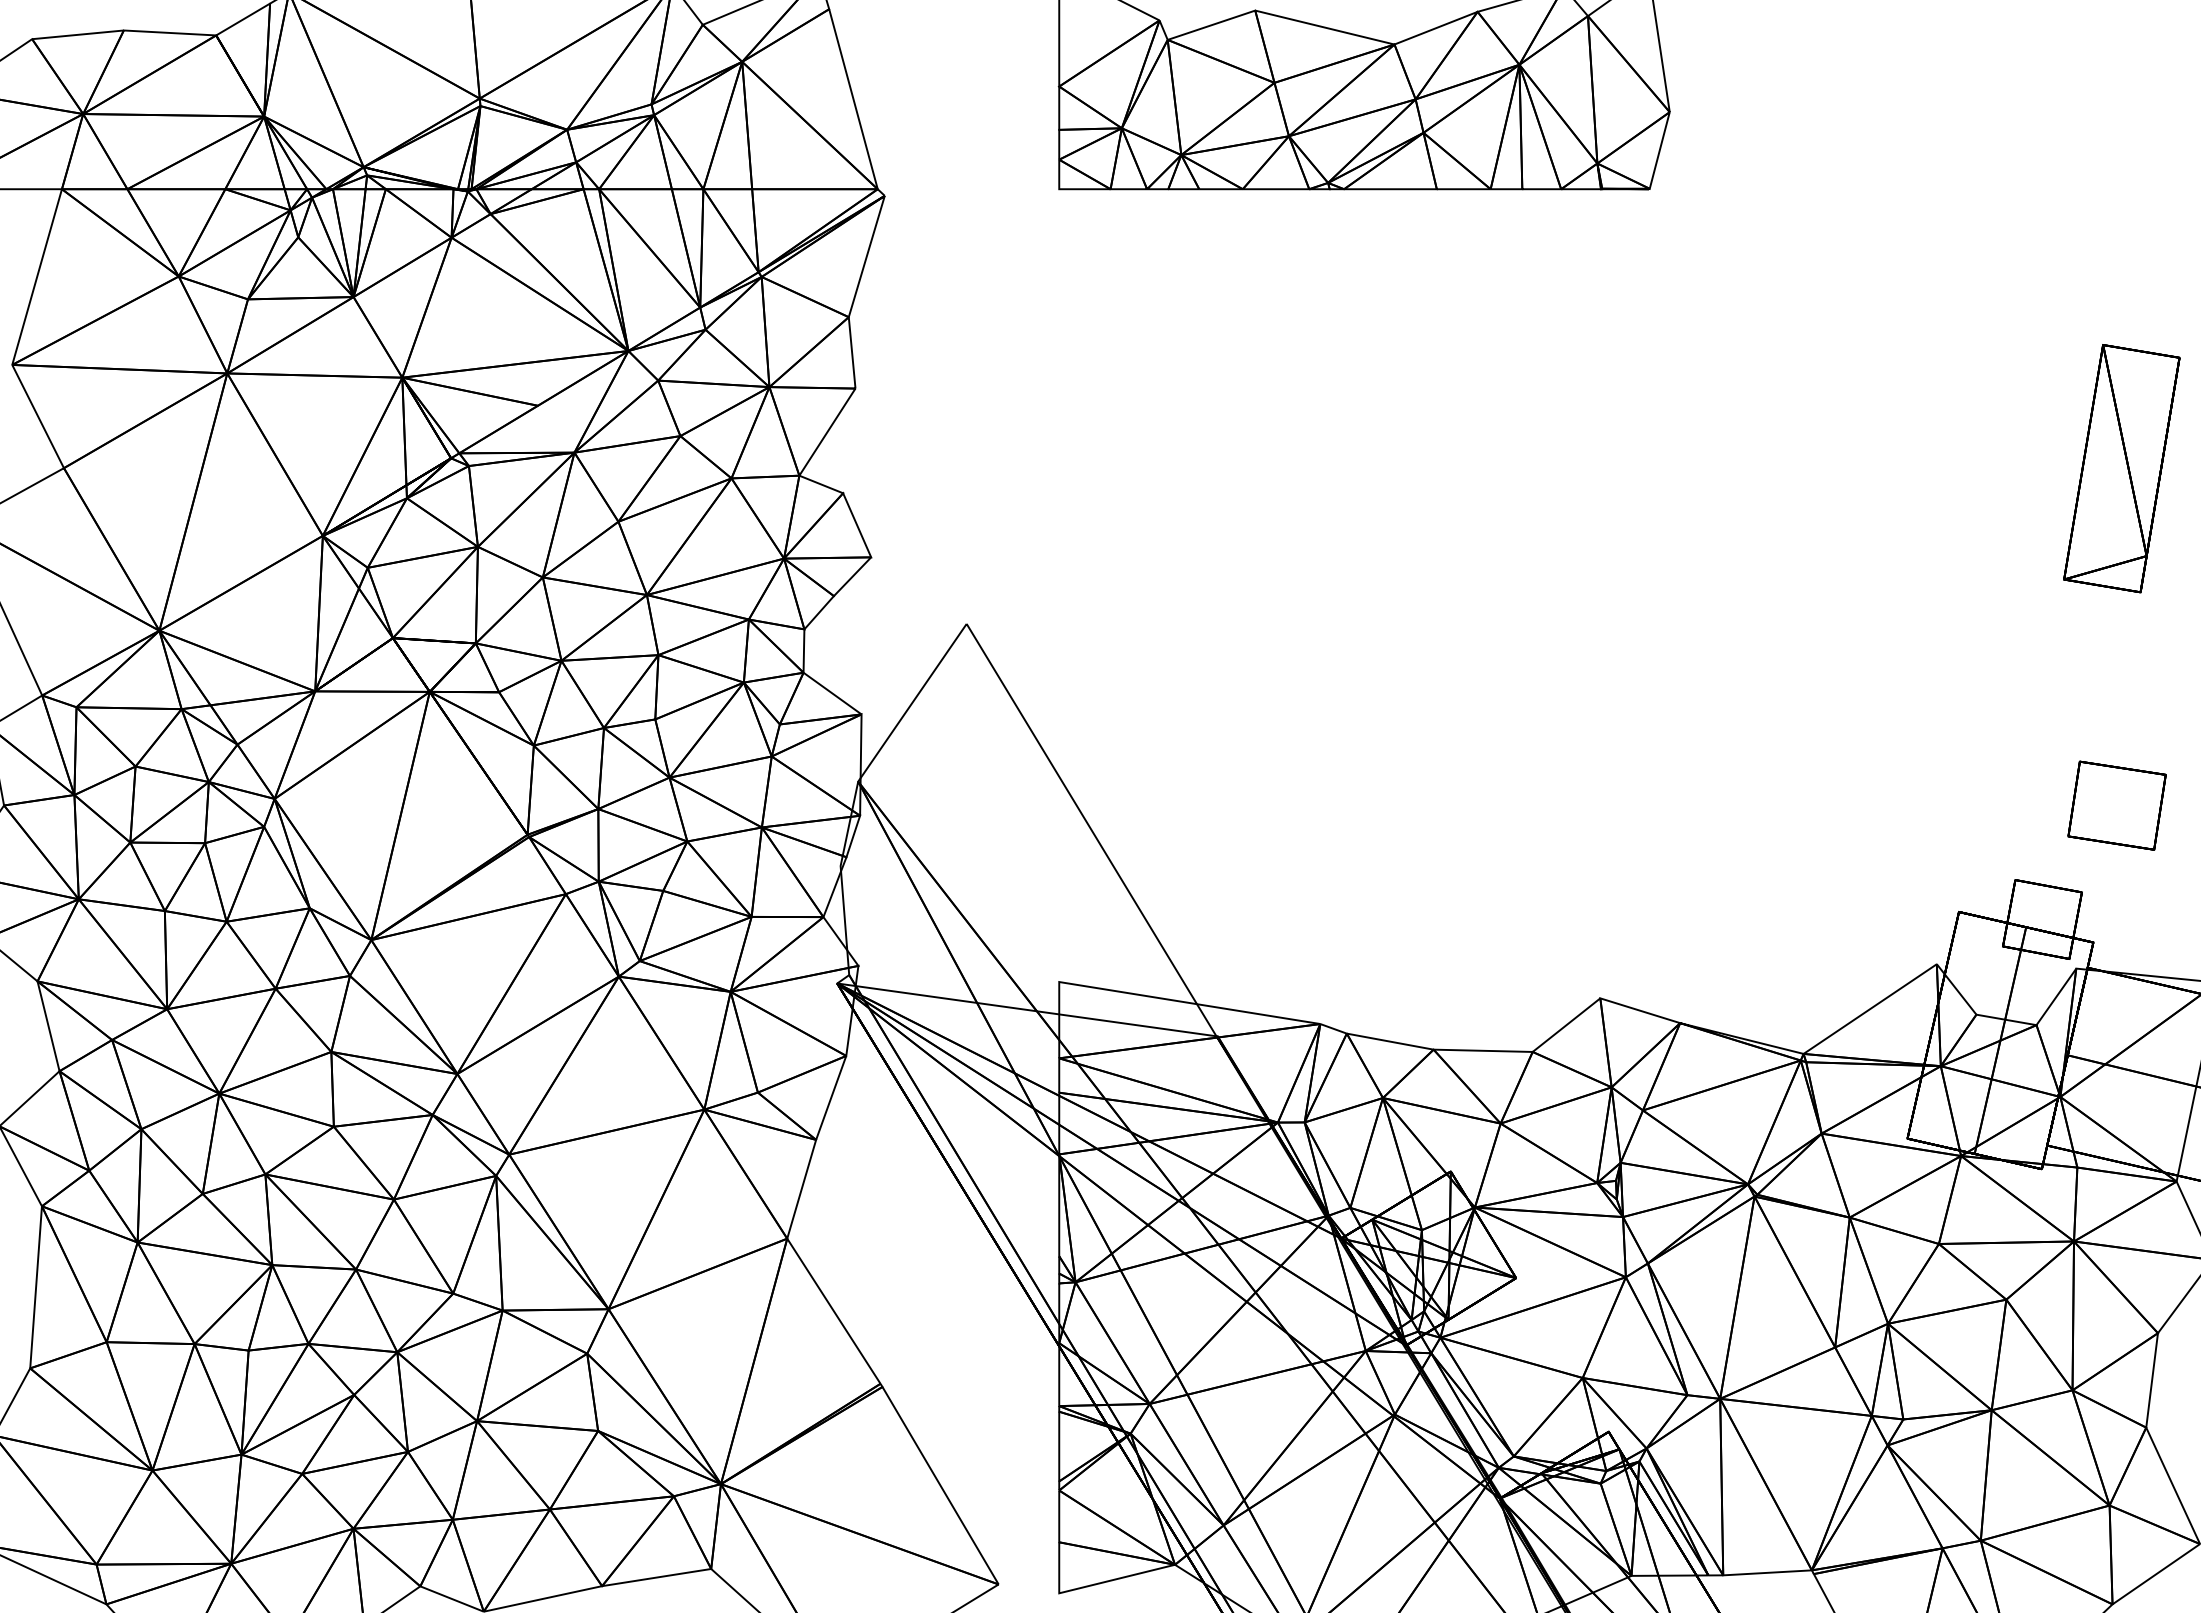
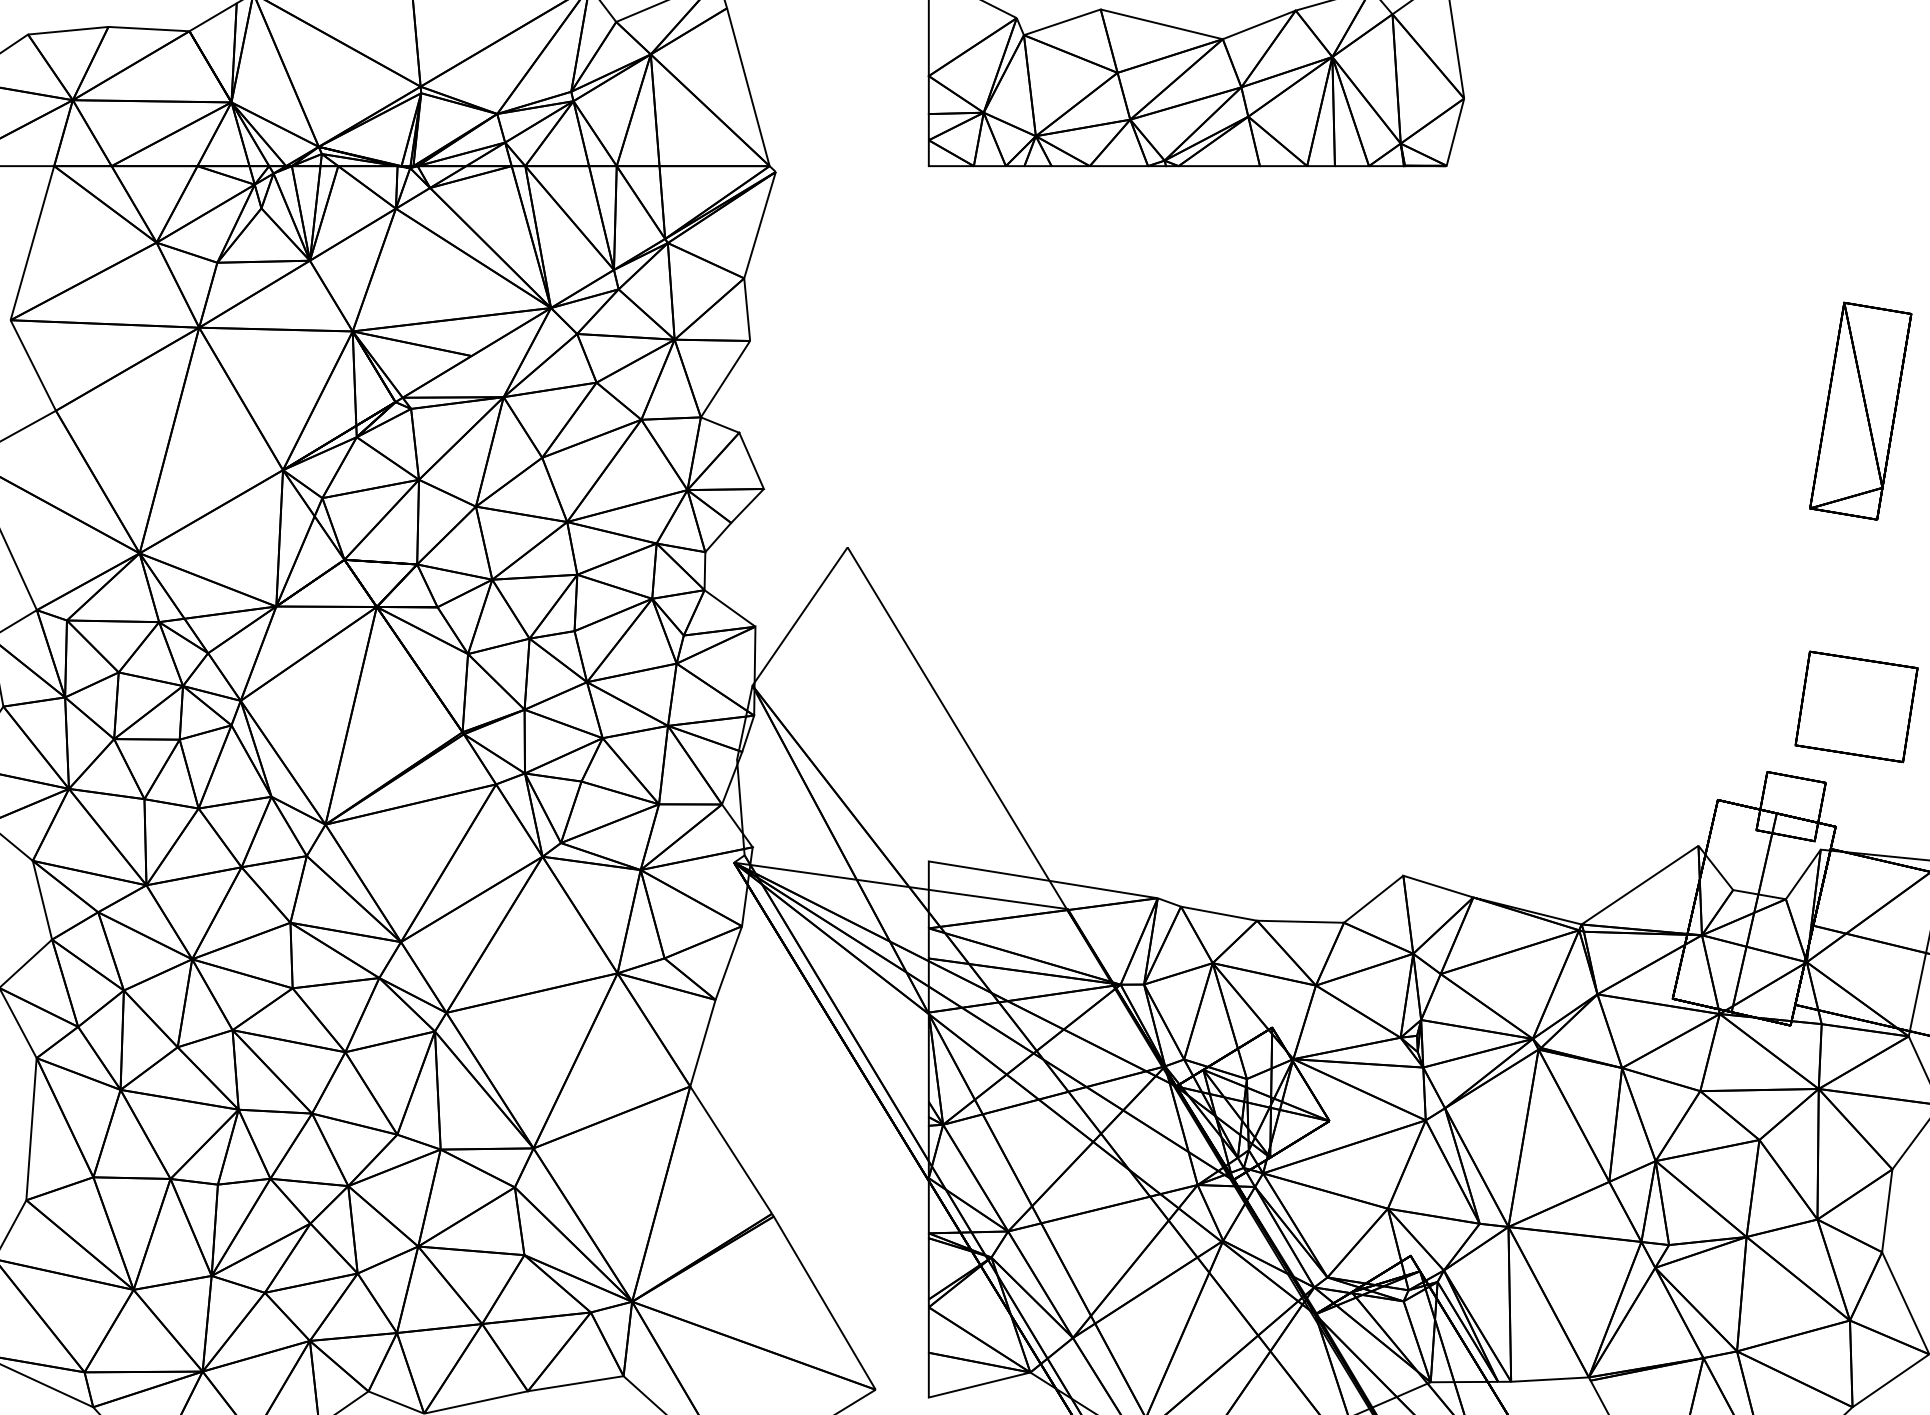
part: (2116, 805) -> (1856, 706), size x1.43

